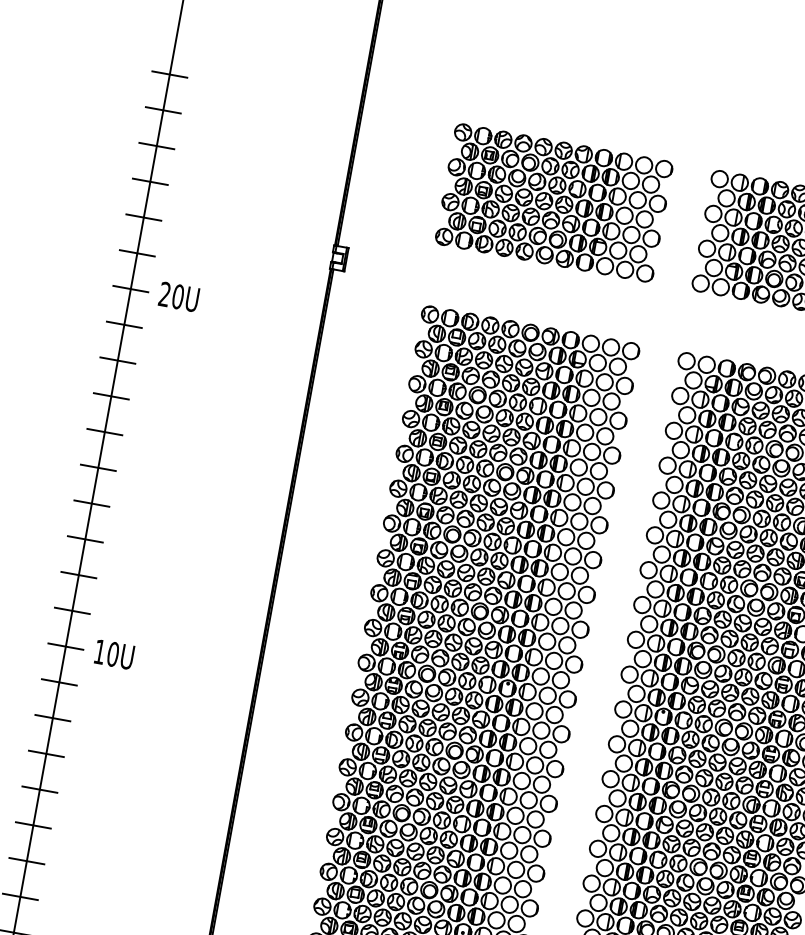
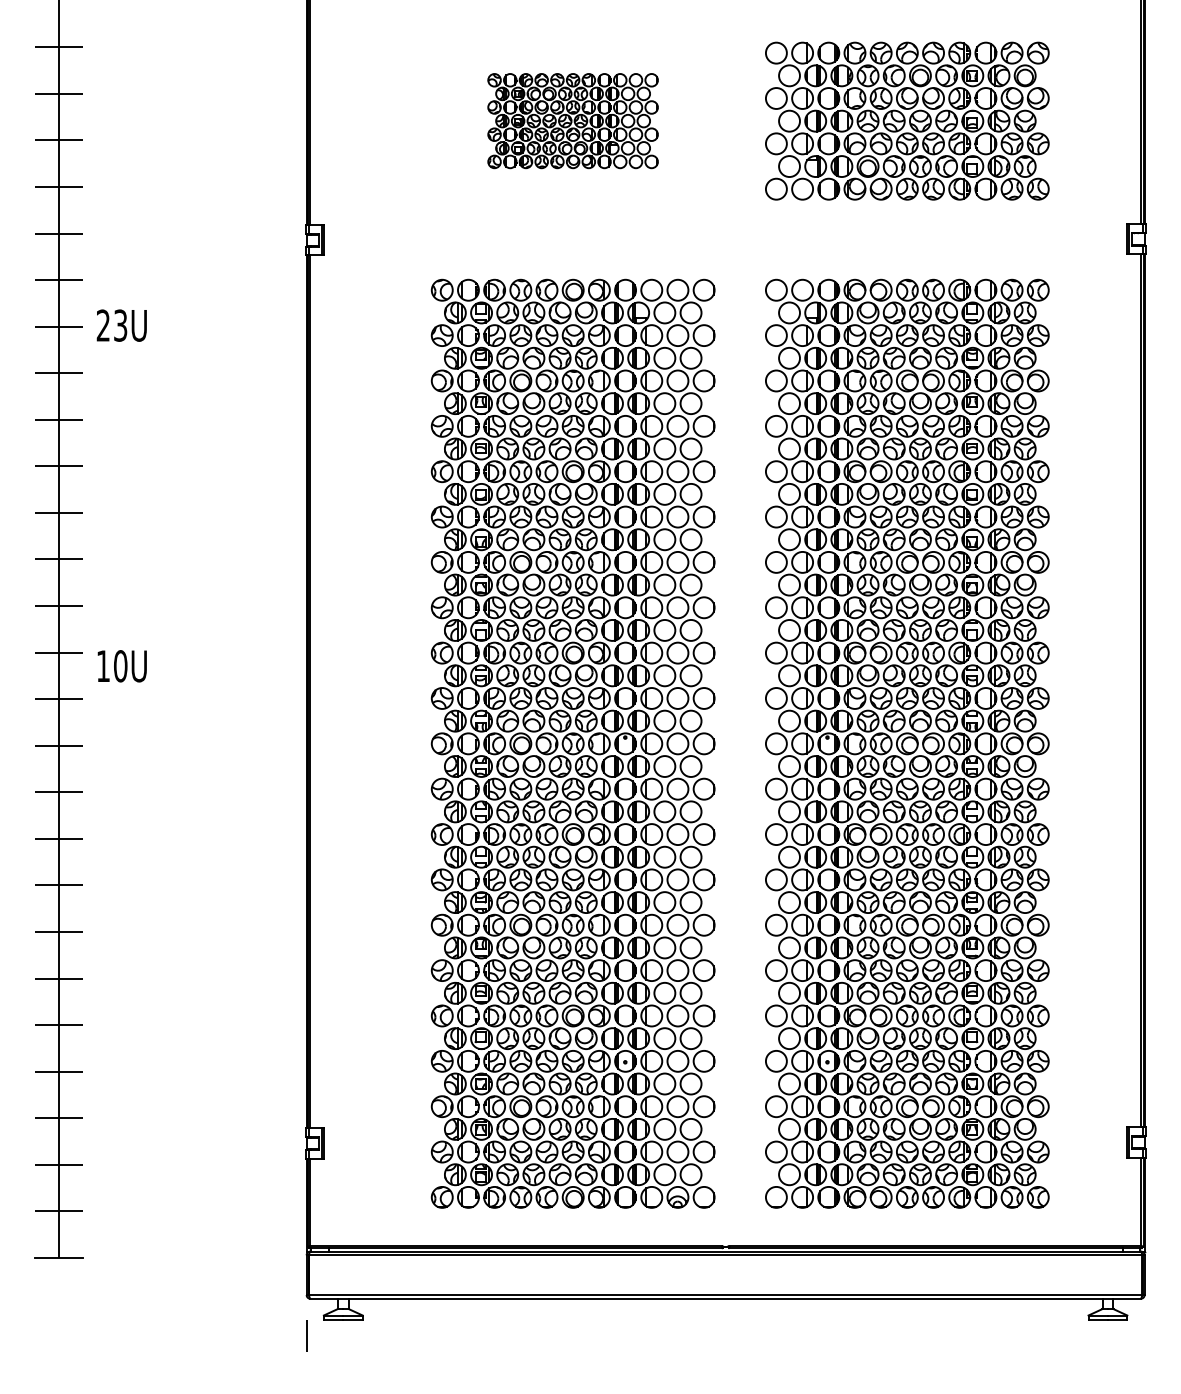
part: (553, 202) -> (572, 120), size x0.6
text: (178, 296) -> (120, 325), 20U -> 23U
text: (113, 654) -> (121, 666), moved

